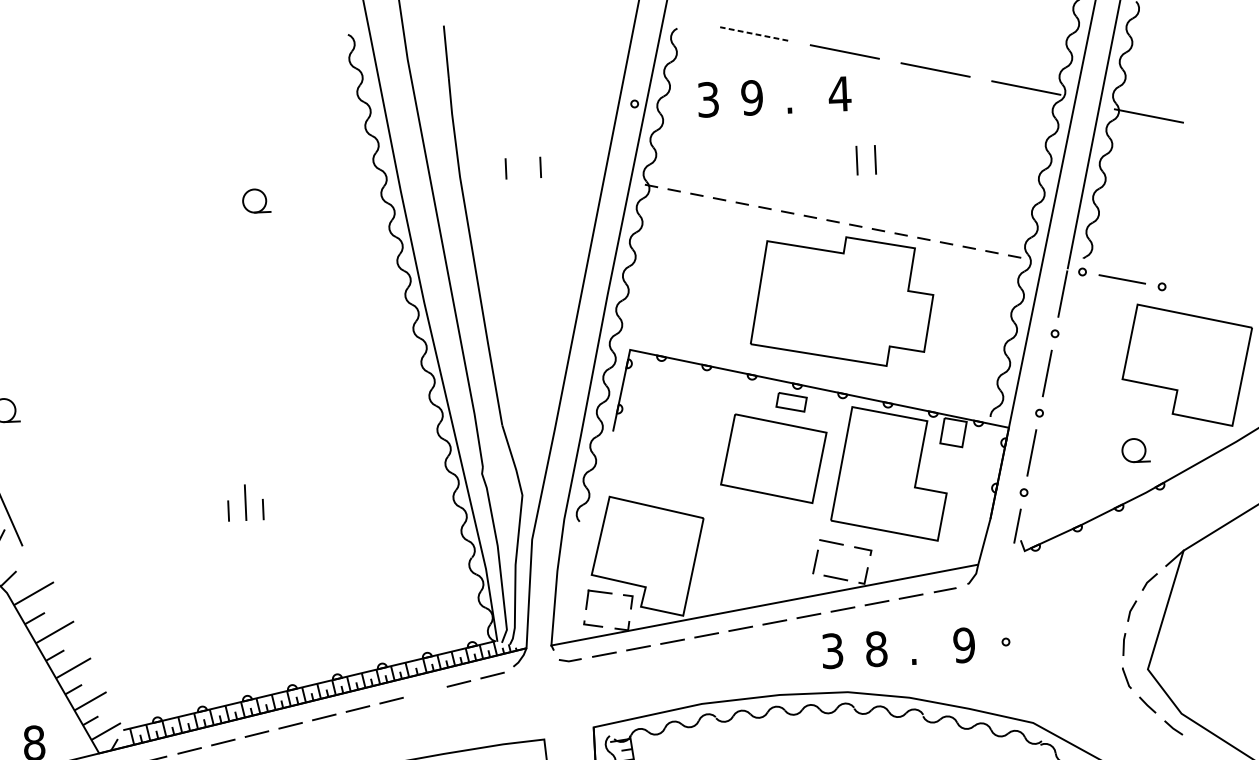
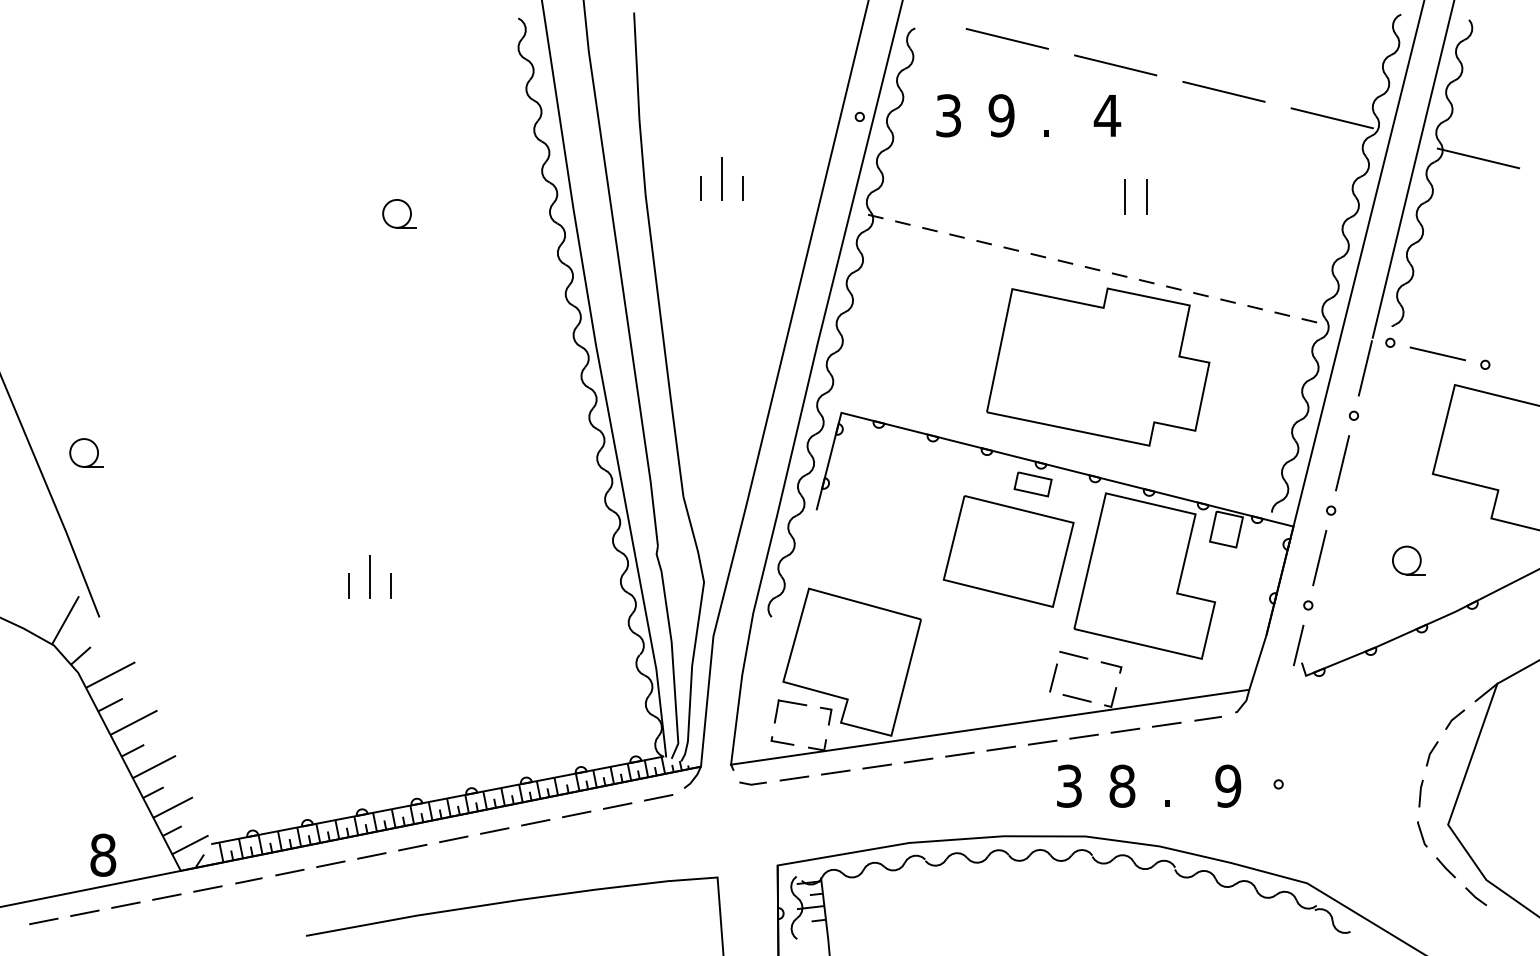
line: (754, 33) -> (1007, 38), dashed -> solid
line: (523, 160) -> (722, 179), added
part: (1135, 450) -> (1408, 560), moved
line: (425, 692) -> (576, 814), added

